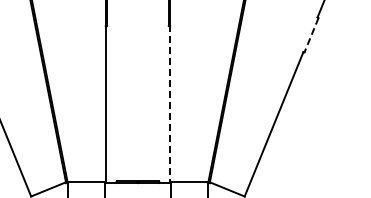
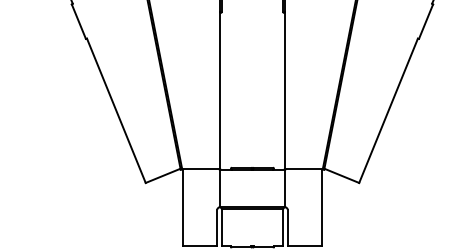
line: (311, 35) -> (426, 21), dashed -> solid
line: (169, 104) -> (284, 90), dashed -> solid

